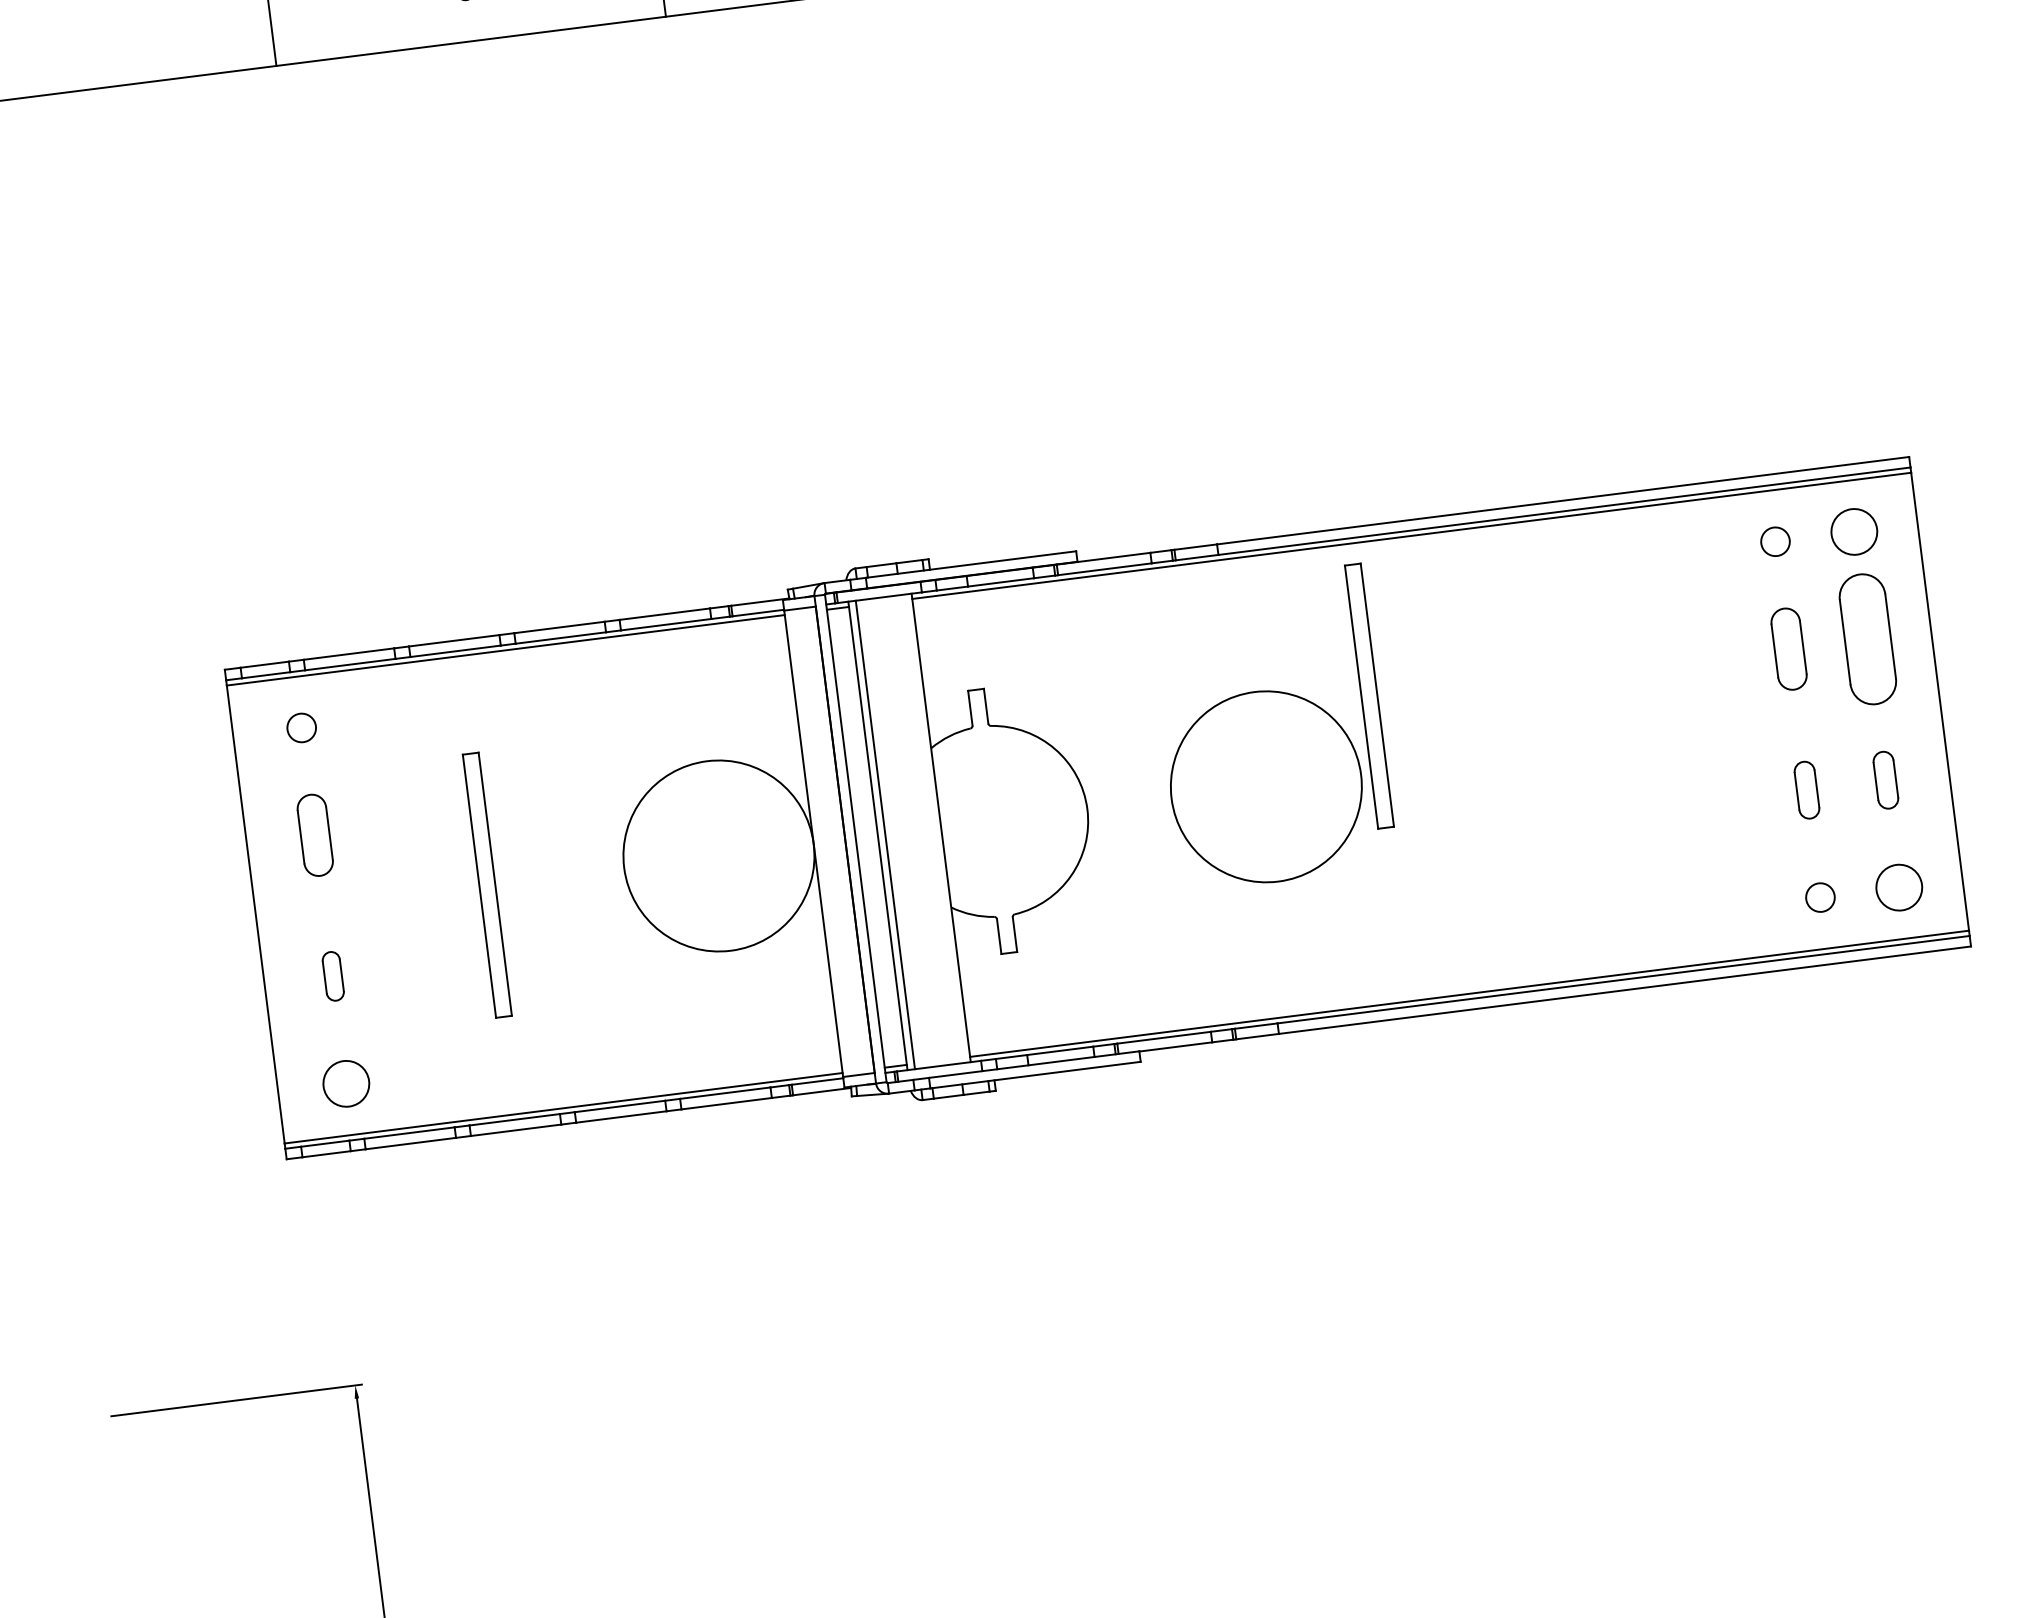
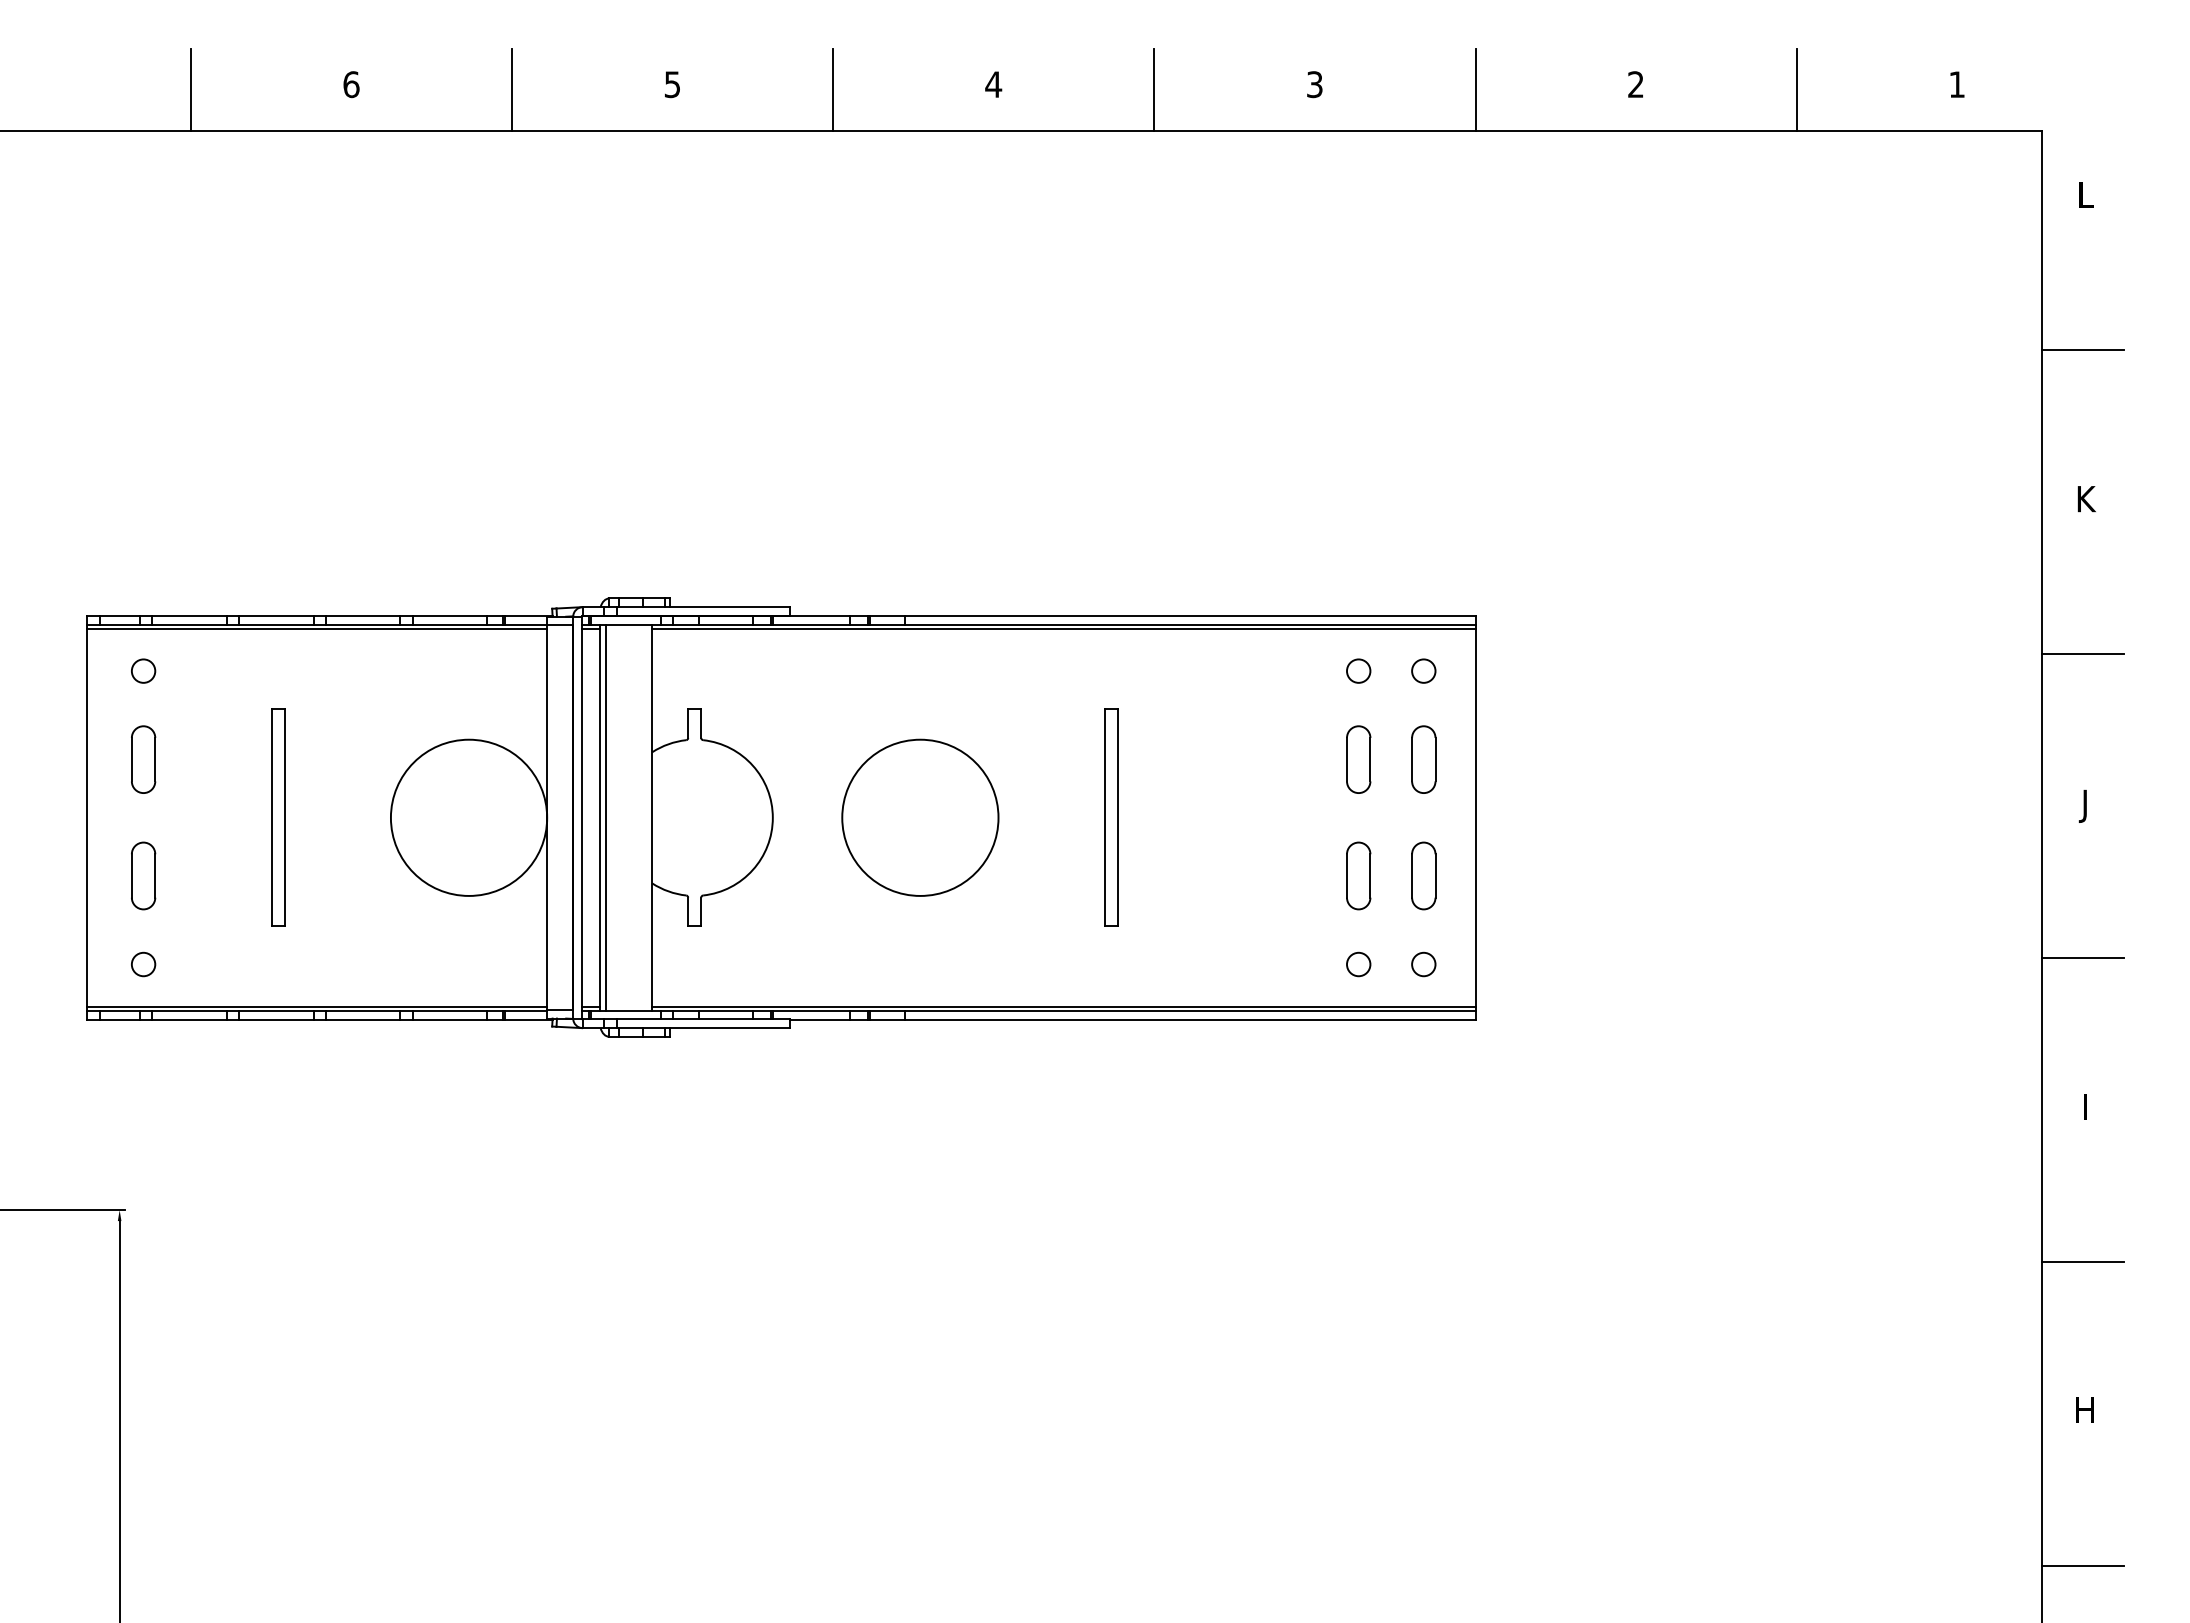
circle: (1853, 531) -> (1423, 670), size x0.62
part: (1867, 639) -> (1423, 759), size x0.62
part: (1369, 695) -> (1111, 817), moved
part: (1885, 779) -> (1423, 875), size x1.43
part: (1806, 789) -> (1358, 875), size x1.43
circle: (1899, 887) -> (1423, 964), size x0.62
part: (332, 975) -> (143, 875), size x1.67
circle: (346, 1083) -> (143, 964), size x0.62

